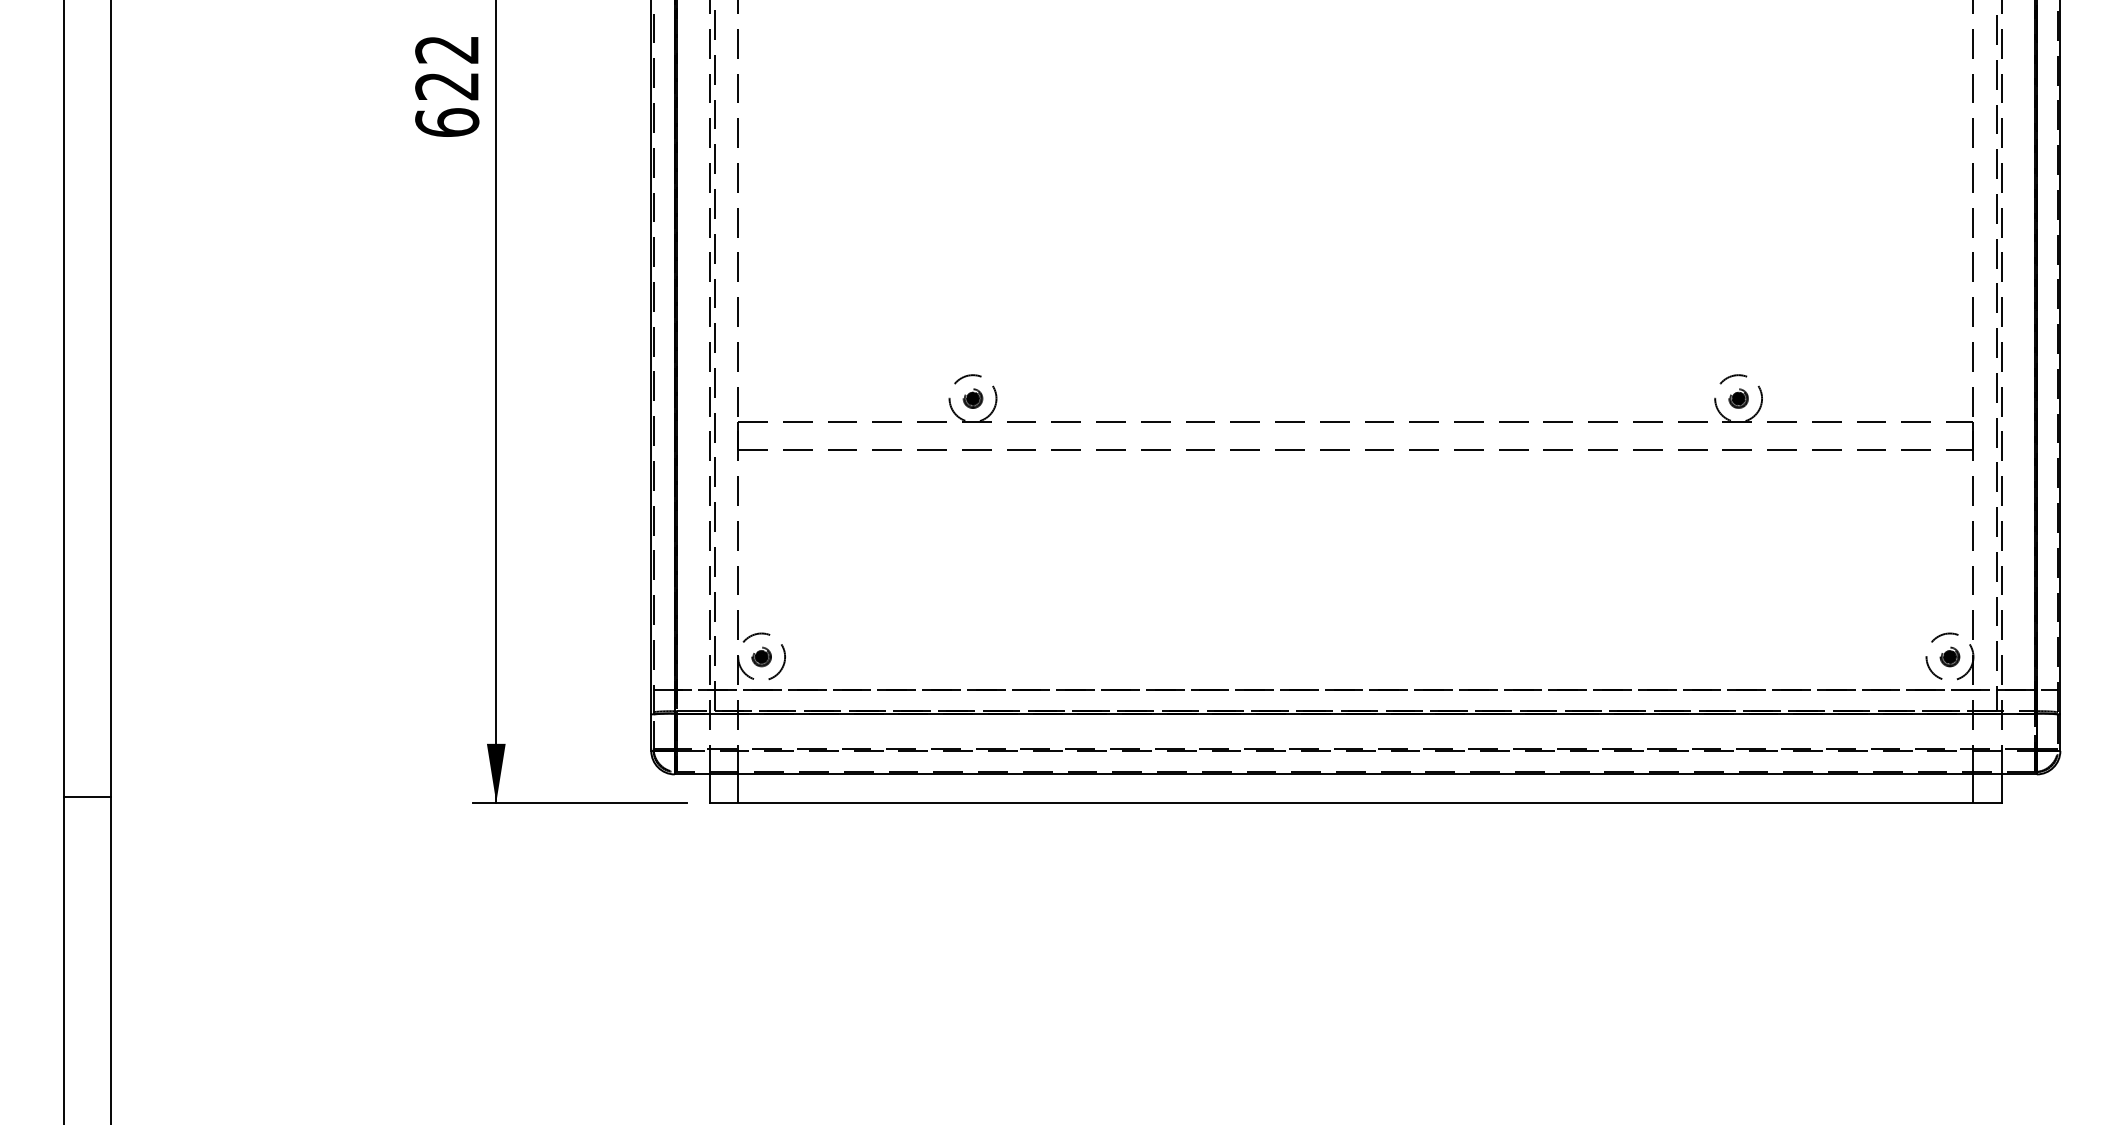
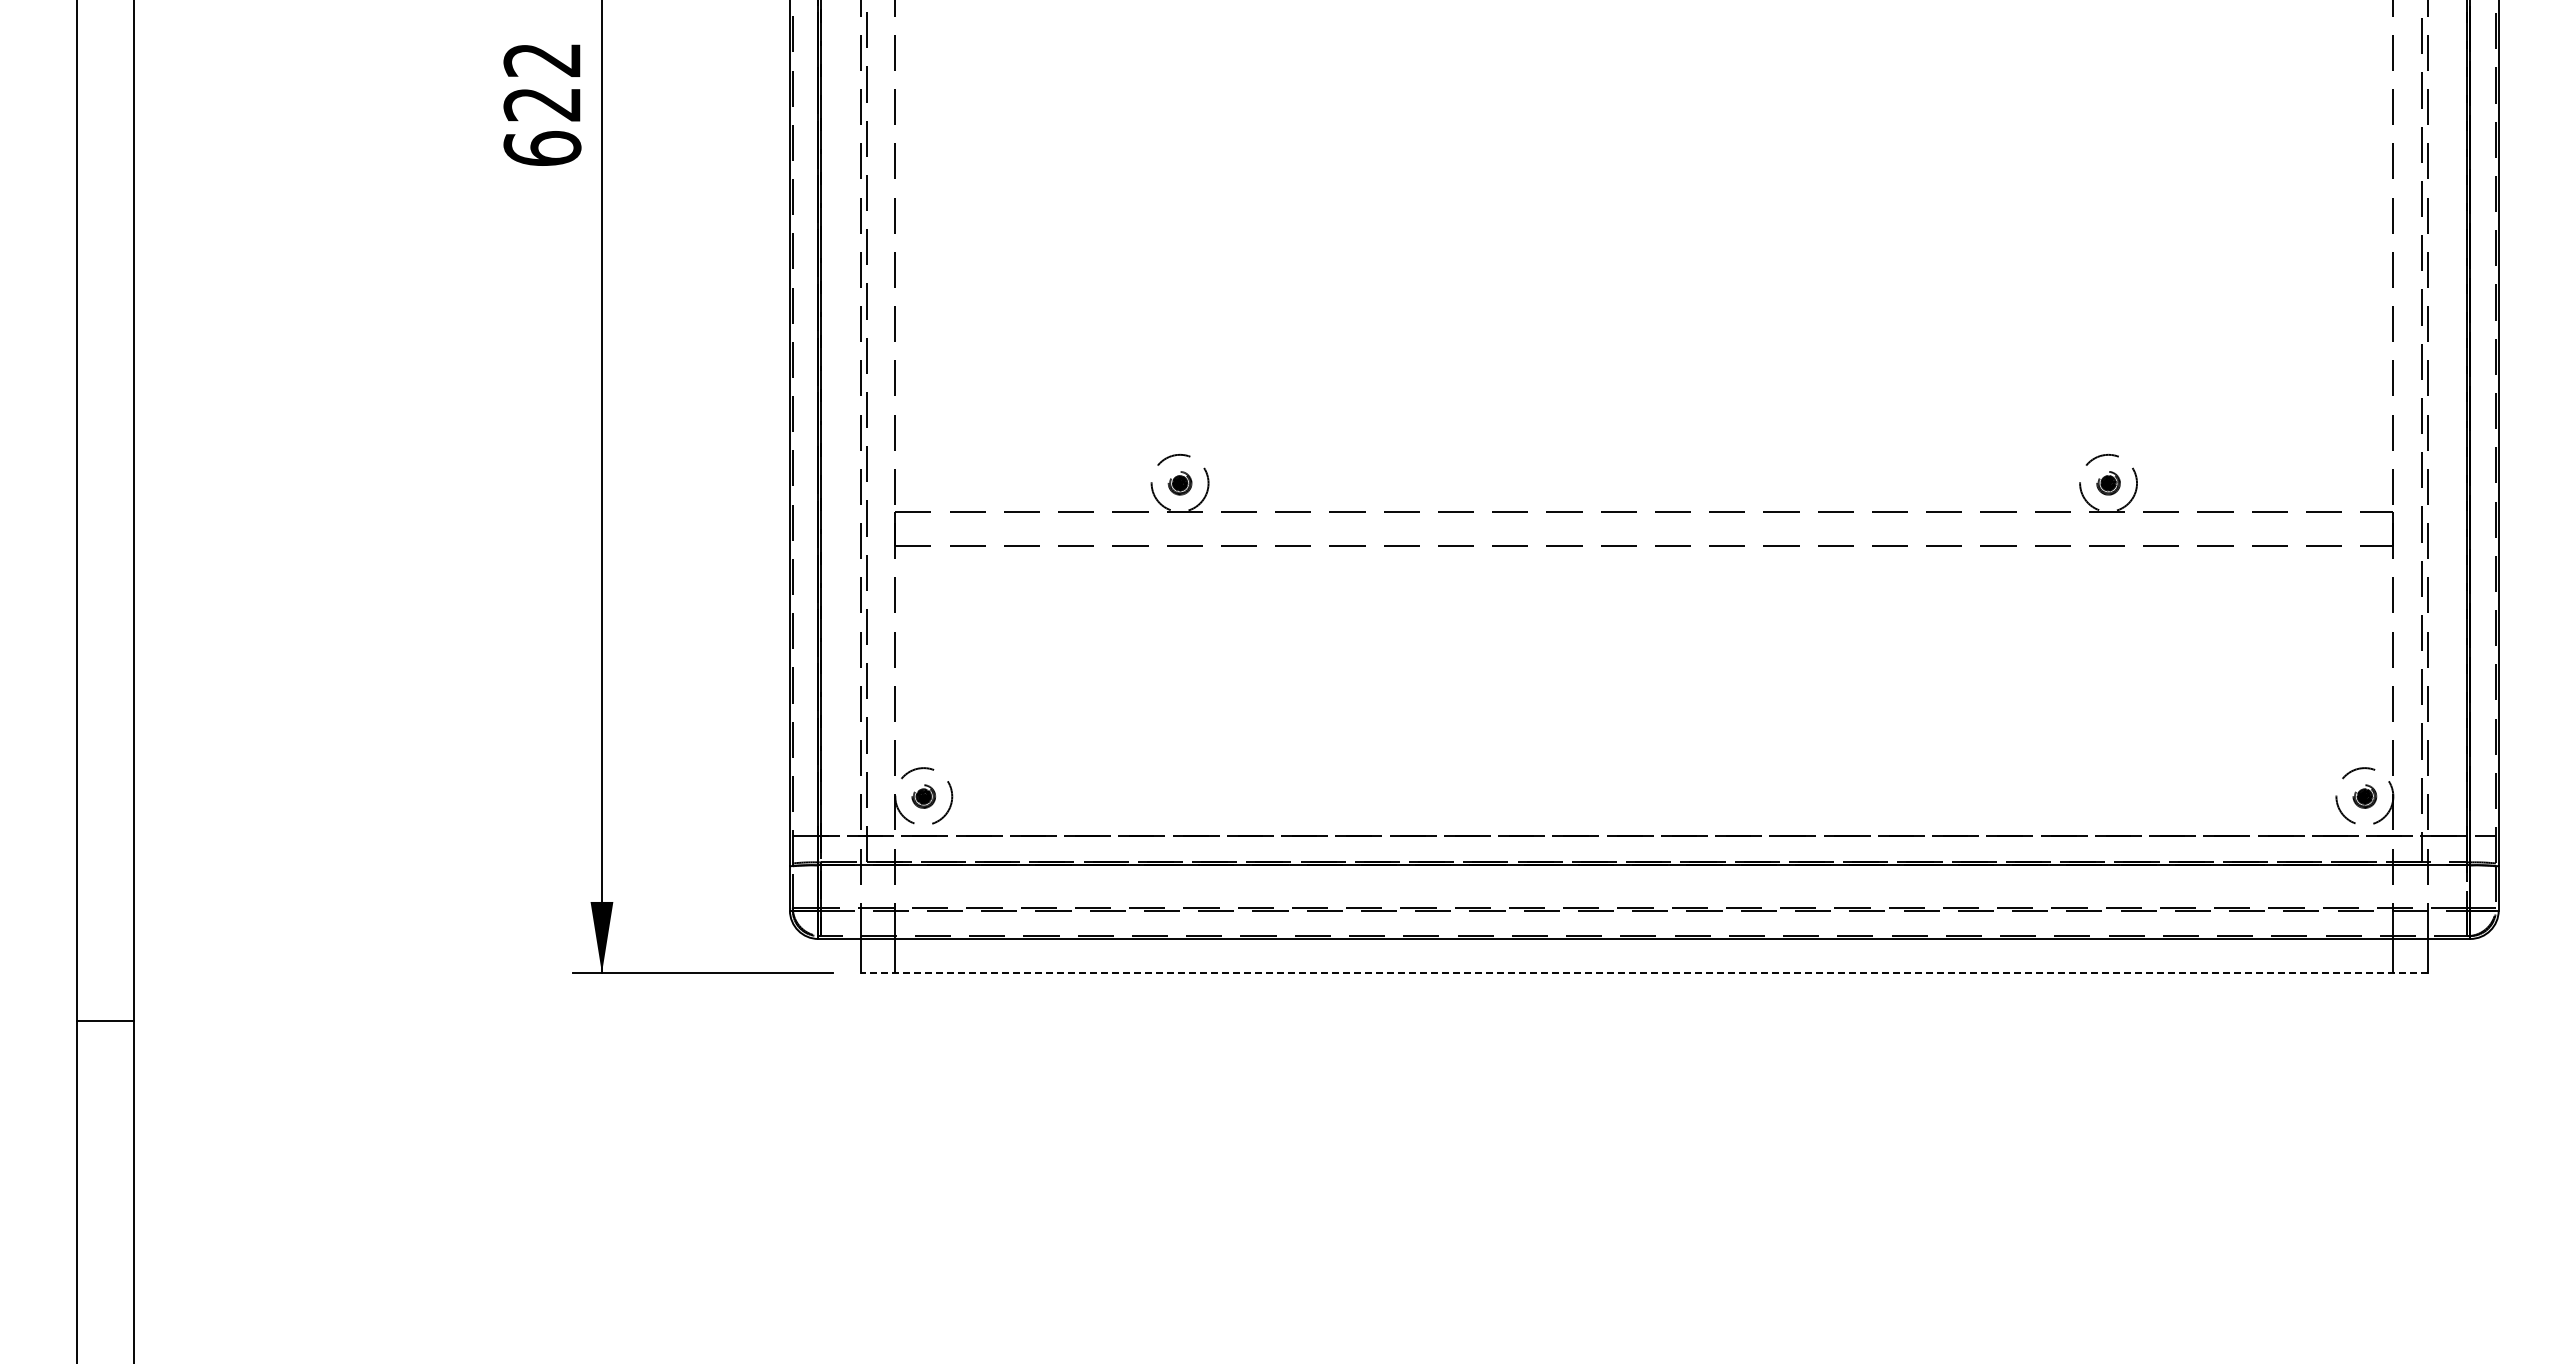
line: (86, 797) -> (105, 1021), moved
line: (1355, 802) -> (1643, 973), solid -> dashed

